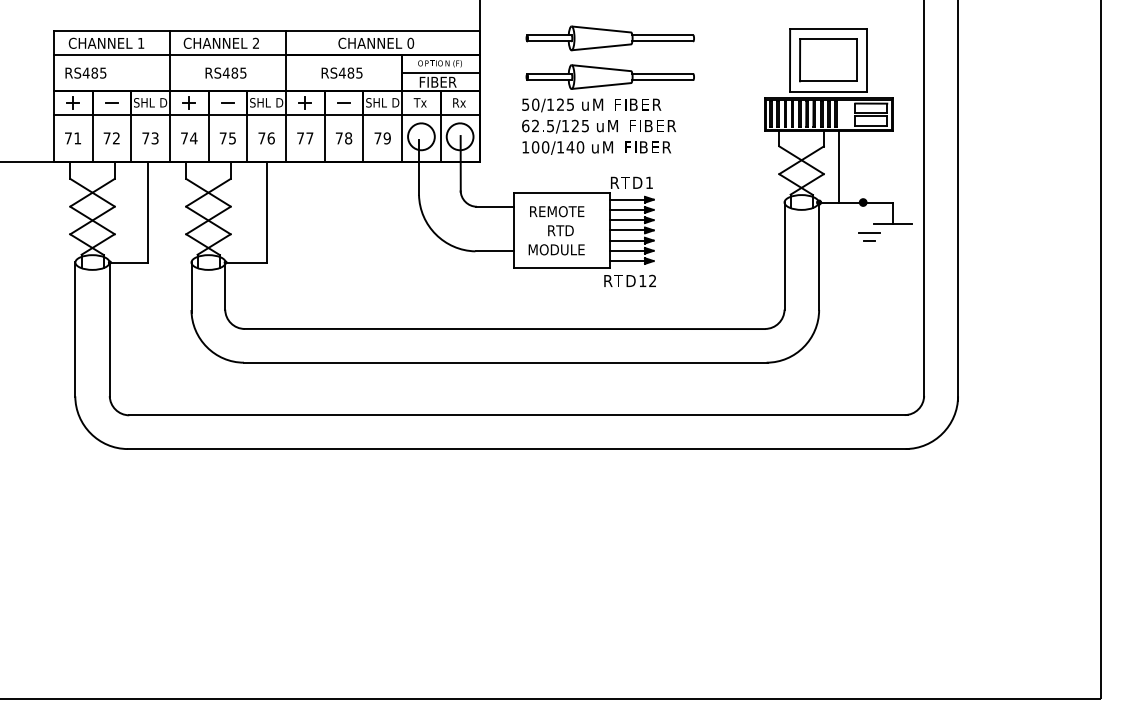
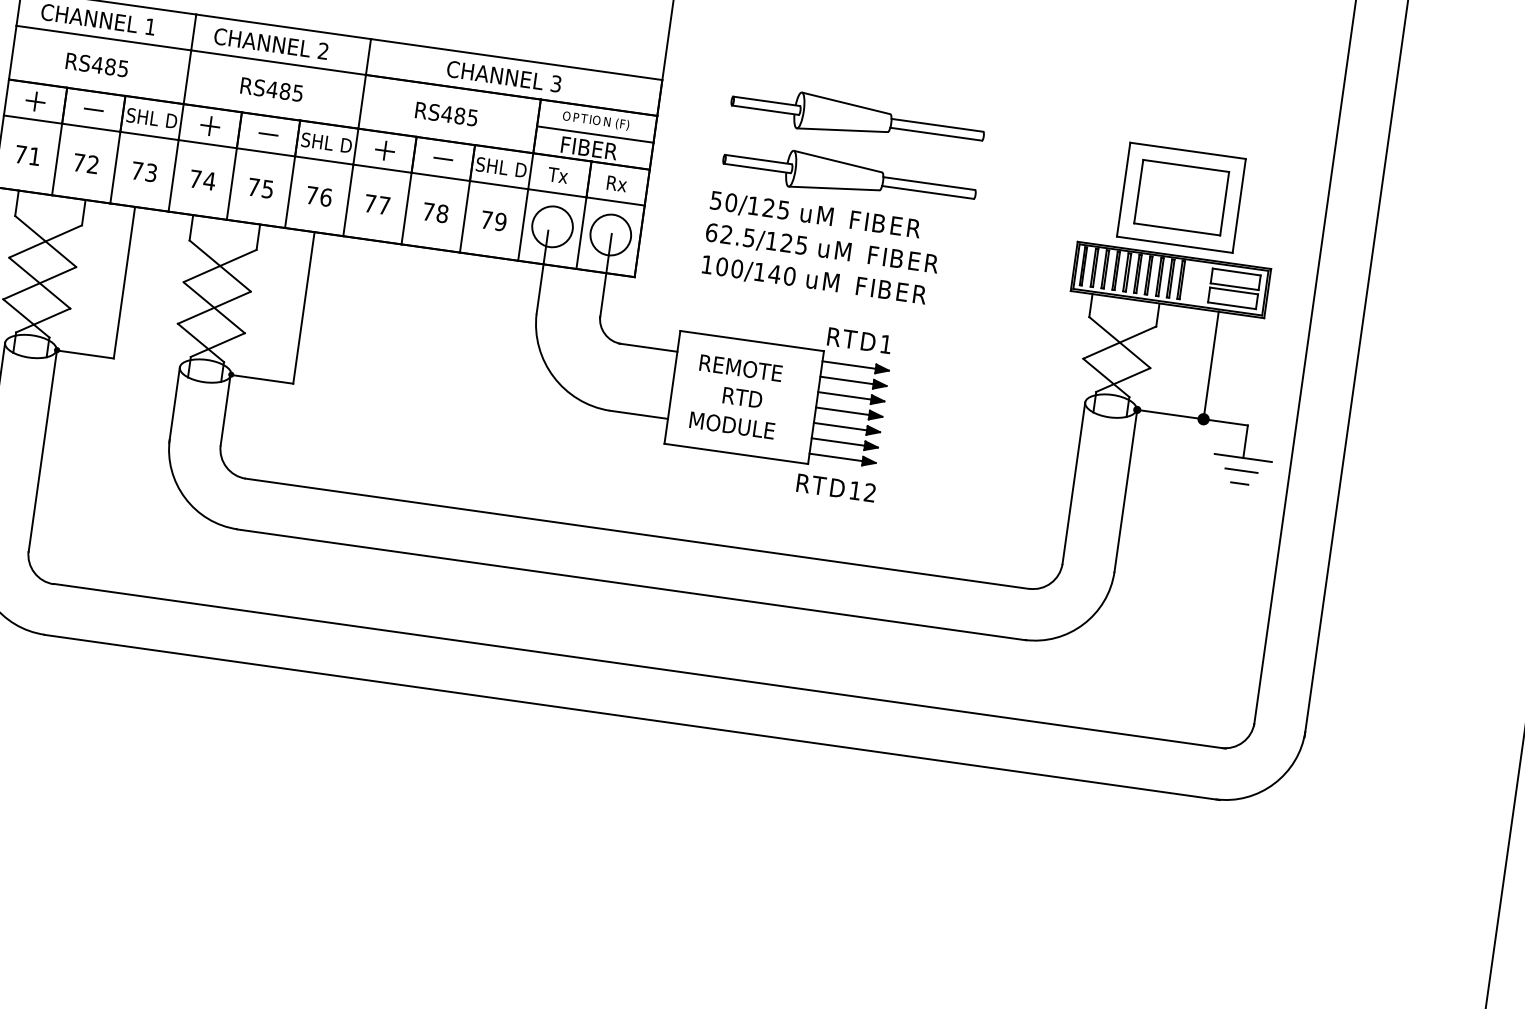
text: (410, 42) -> (556, 82), 0 -> 3
text: (85, 72) -> (96, 64), moved
line: (839, 166) -> (1211, 365), moved
part: (869, 236) -> (1240, 476), moved

